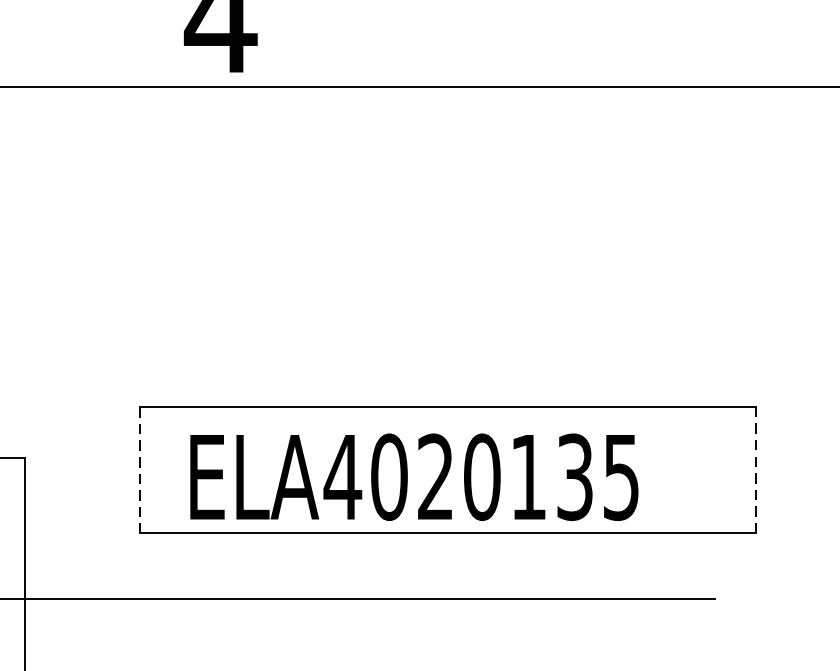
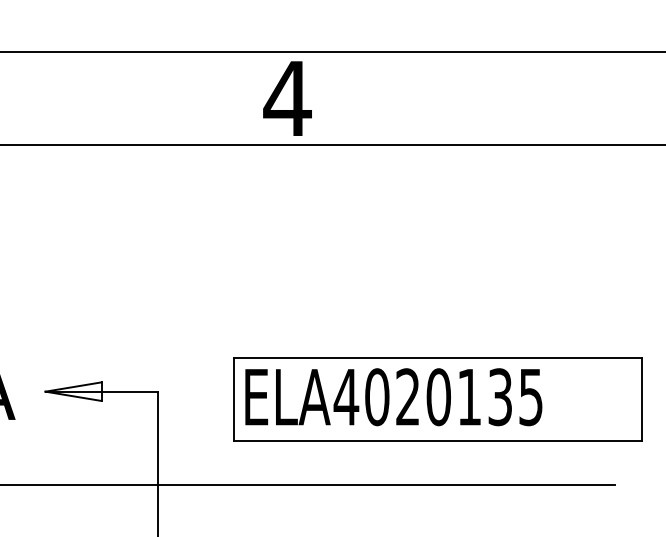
line: (140, 470) -> (234, 399), dashed -> solid
line: (756, 470) -> (642, 399), dashed -> solid
text: (413, 477) -> (393, 397), moved

